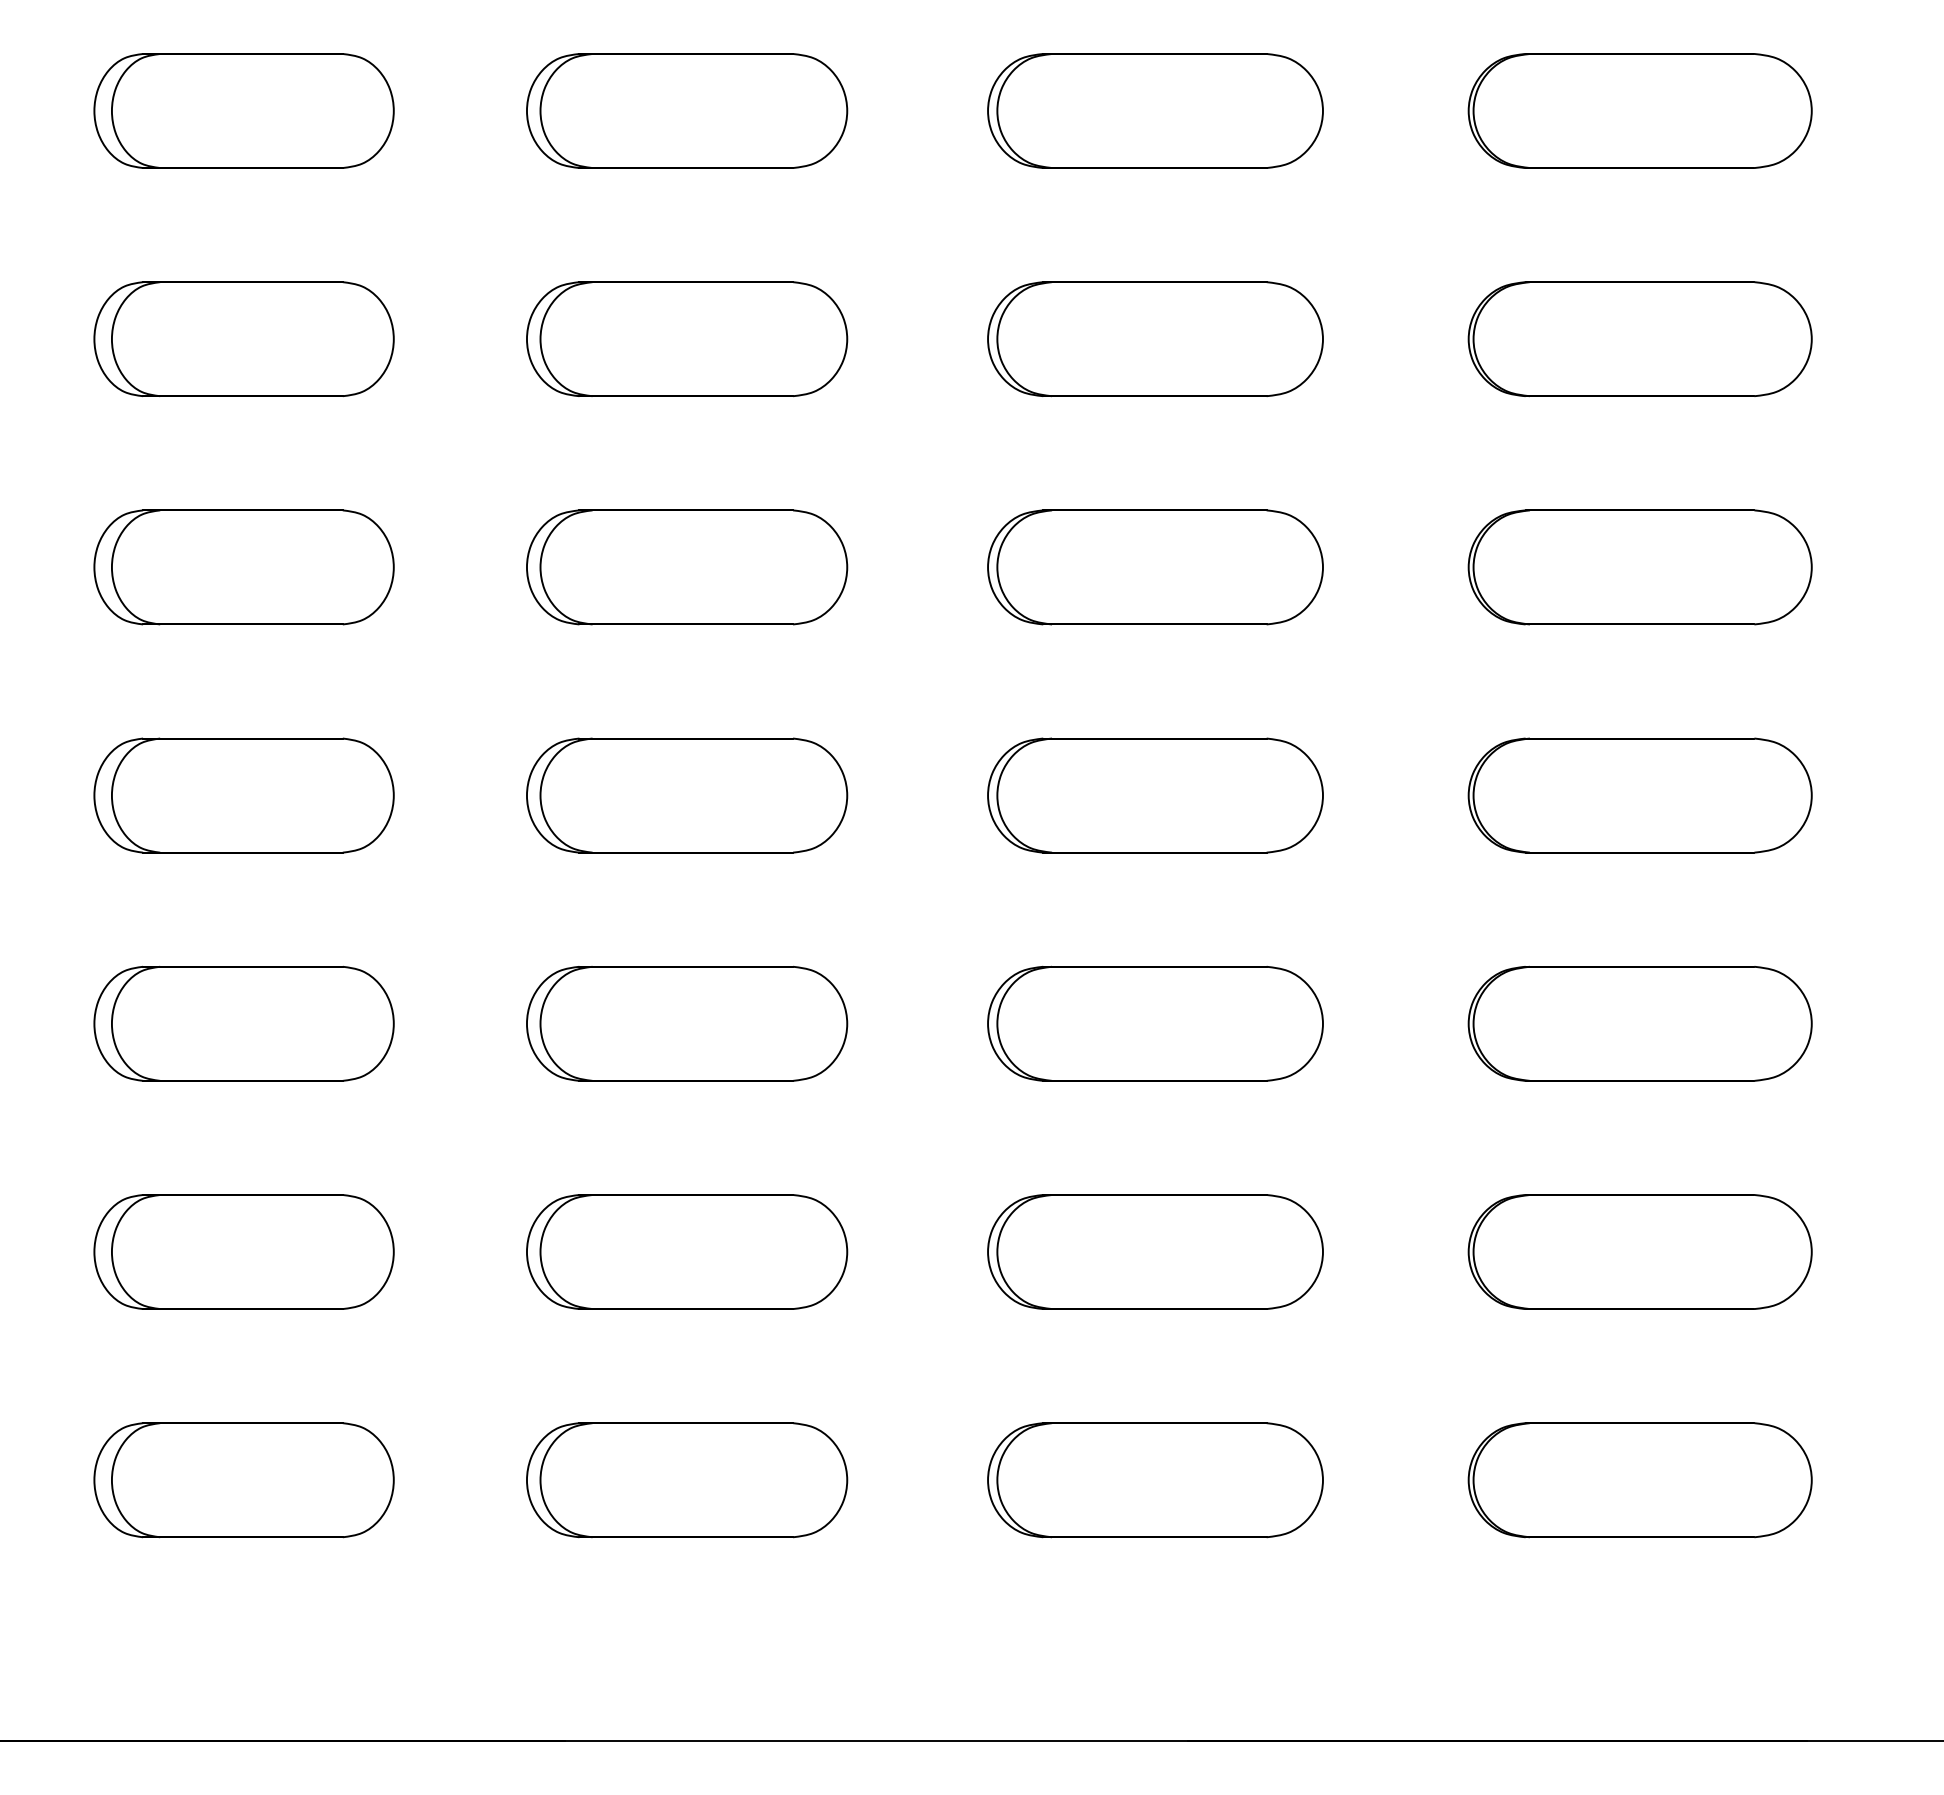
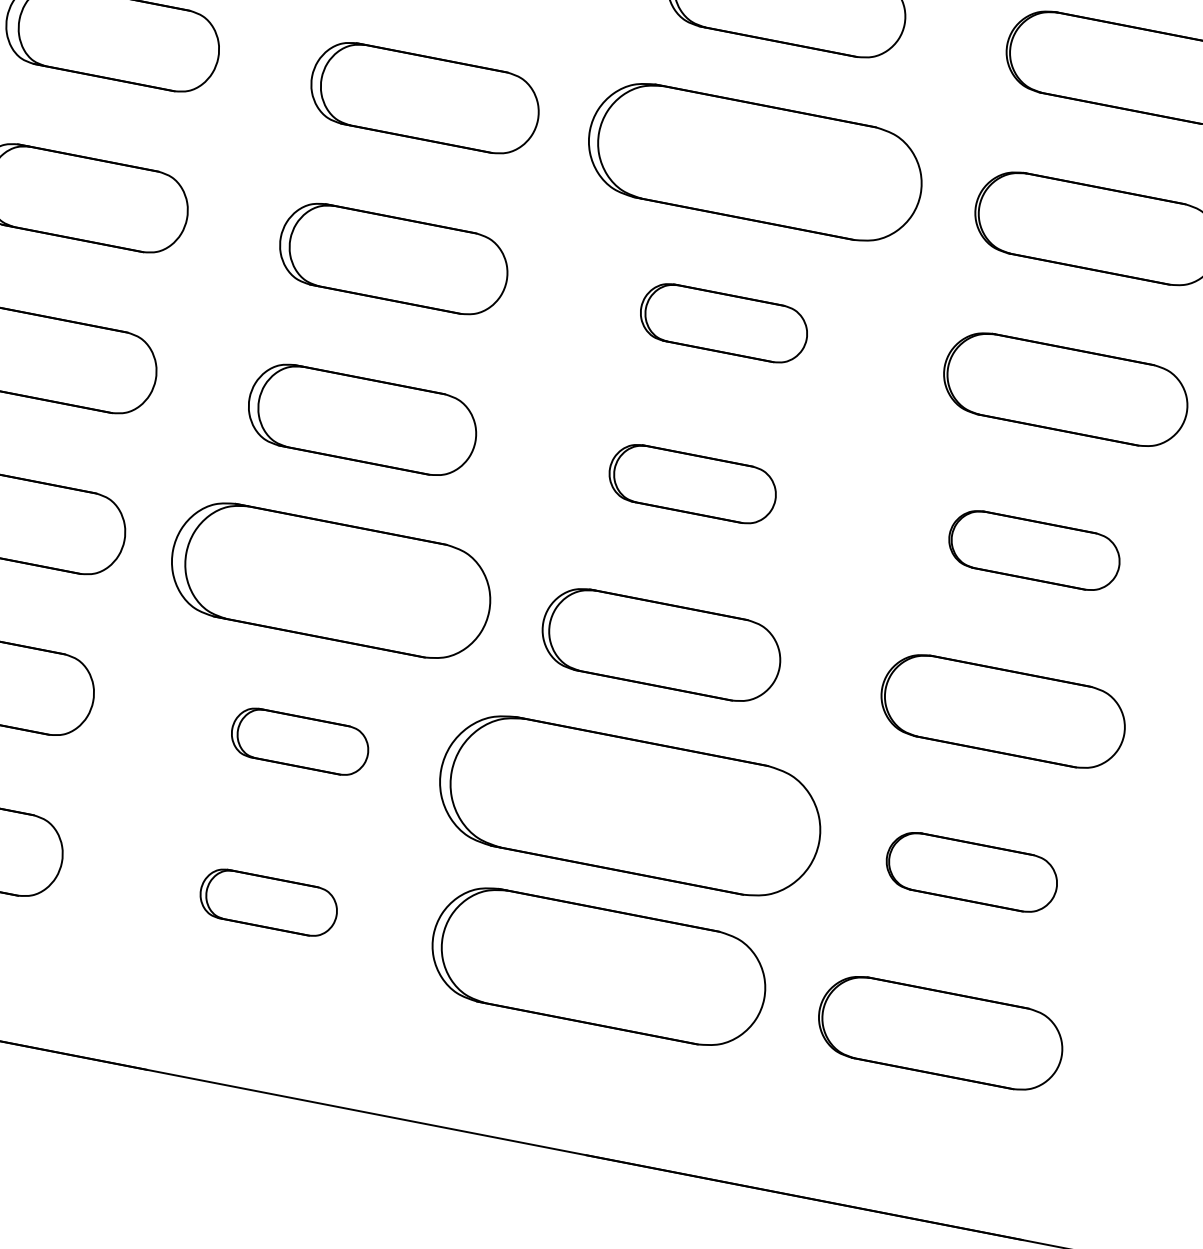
part: (1155, 339) -> (755, 162), size x1.4
part: (1155, 567) -> (724, 323), size x0.7
part: (1155, 795) -> (692, 484), size x0.7
part: (1639, 795) -> (1033, 550), size x0.7
part: (687, 1023) -> (331, 580), size x1.4
part: (687, 1251) -> (300, 741), size x0.6
part: (1155, 1251) -> (630, 805), size x1.6
part: (1639, 1251) -> (971, 871), size x0.7
part: (687, 1480) -> (268, 902), size x0.6
part: (1155, 1480) -> (598, 967), size x1.4

